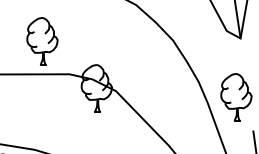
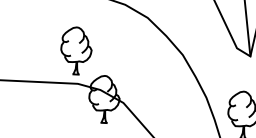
part: (42, 41) -> (76, 50), moved

